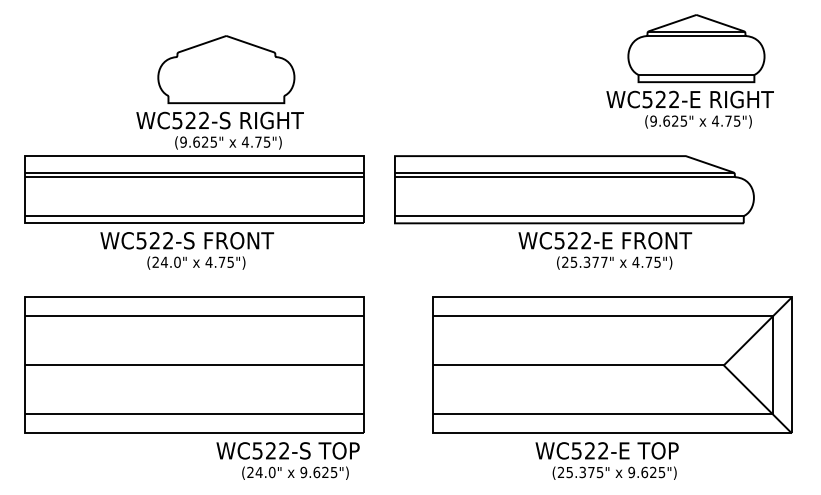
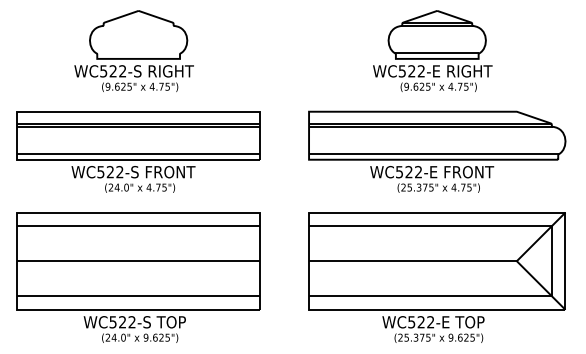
part: (689, 71) -> (432, 51), moved
part: (219, 92) -> (133, 51), moved
part: (574, 189) -> (437, 135), moved
text: (604, 262) -> (431, 187), (25.377" -> (25.375"
text: (287, 460) -> (134, 329), moved

